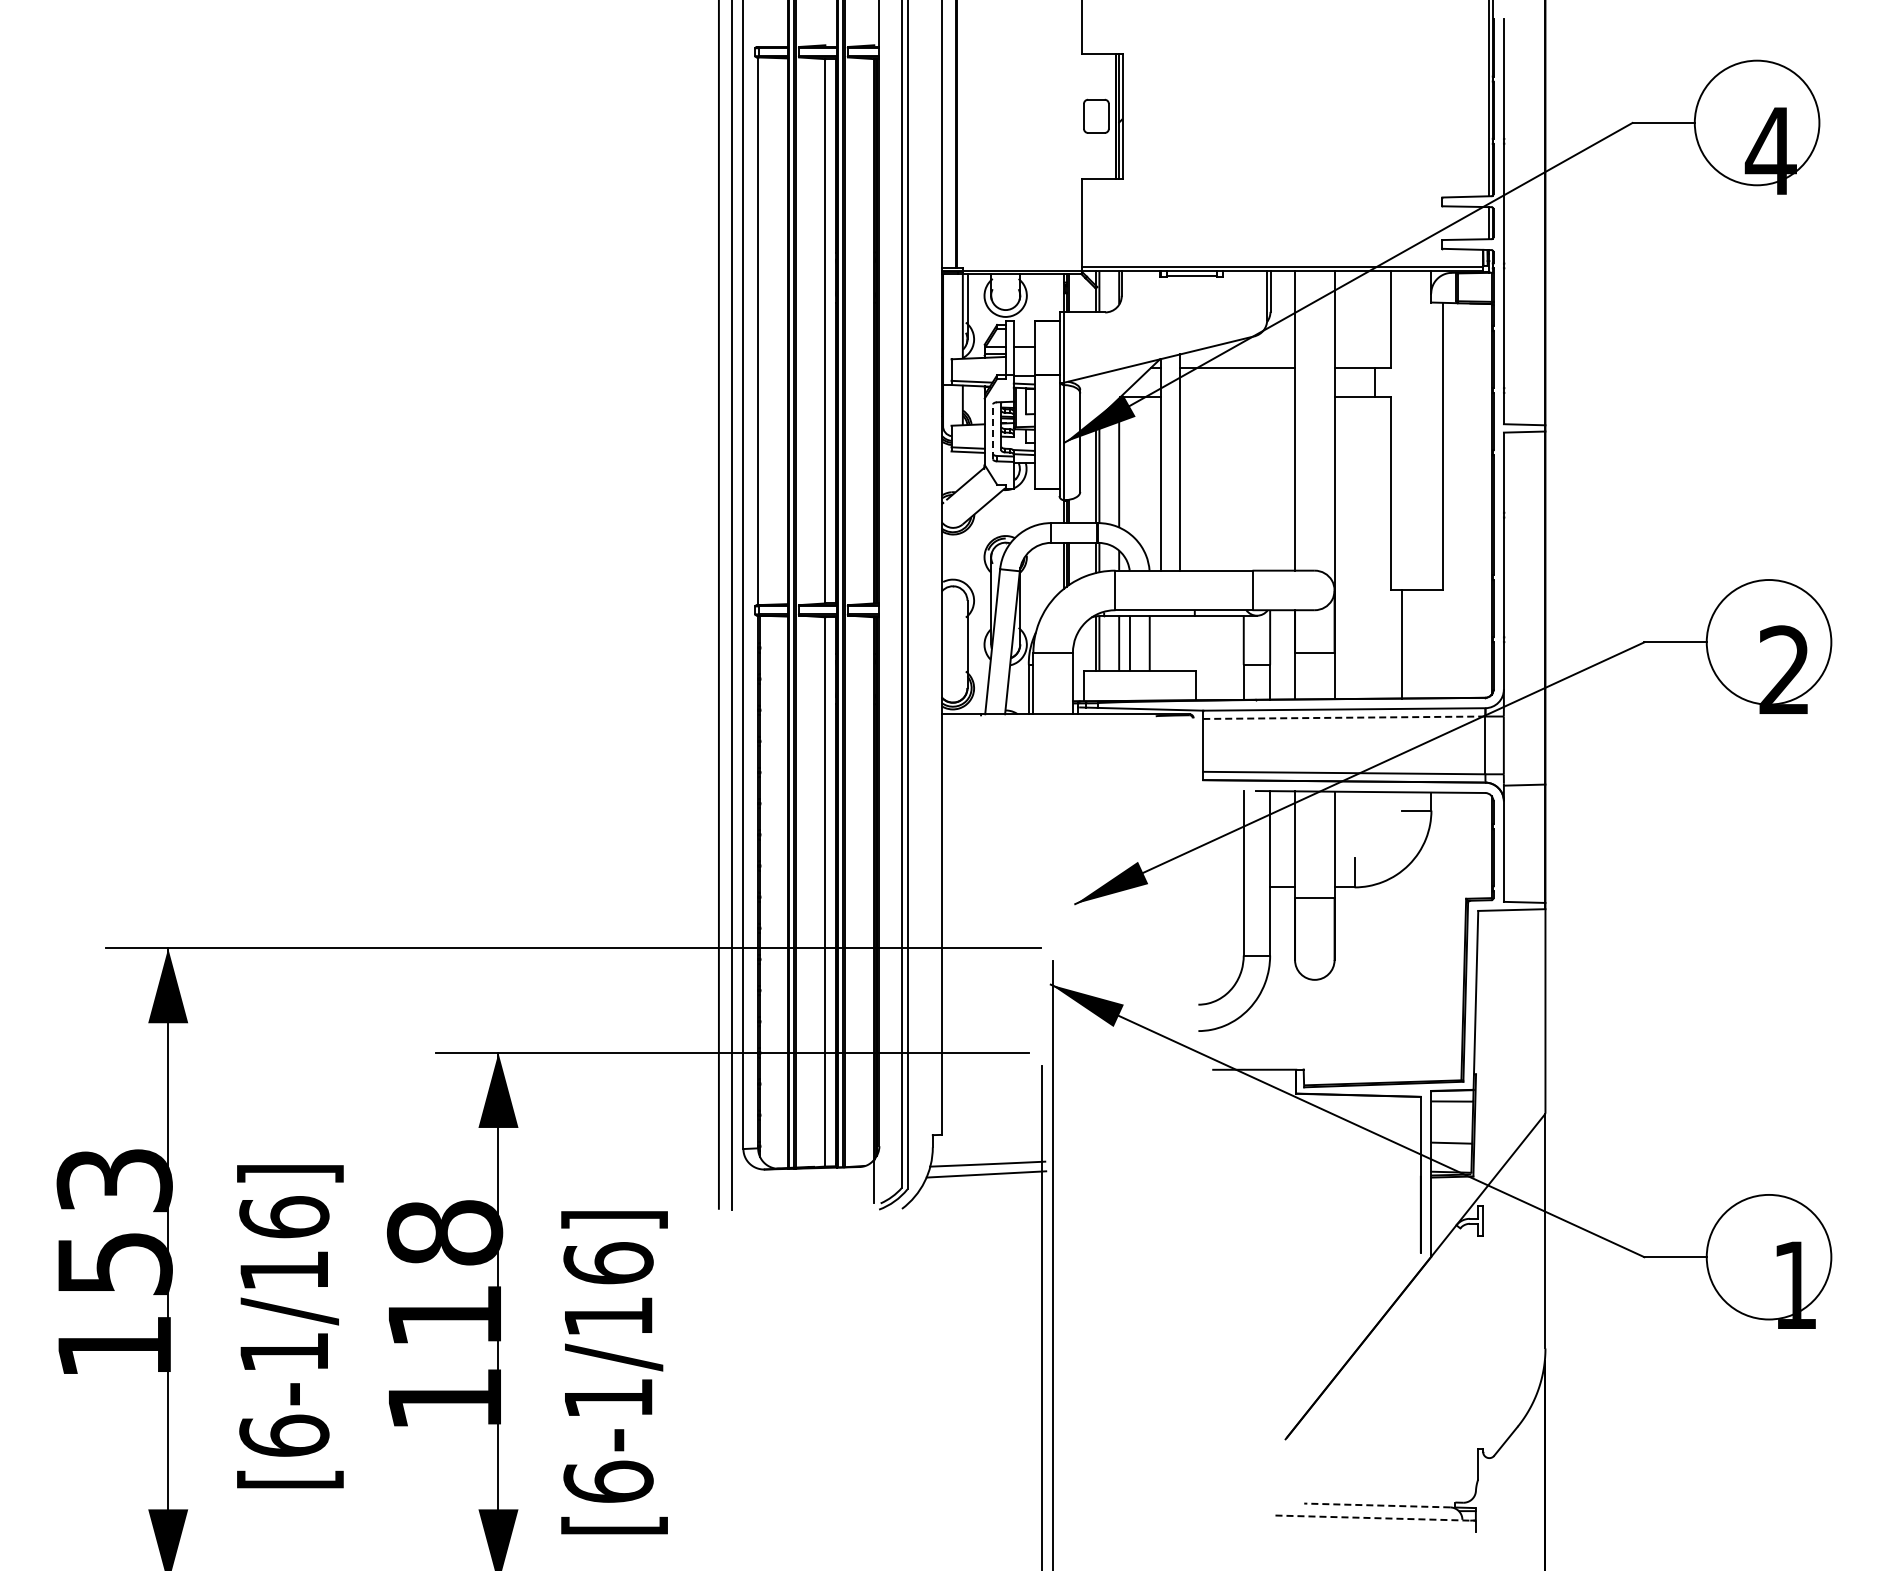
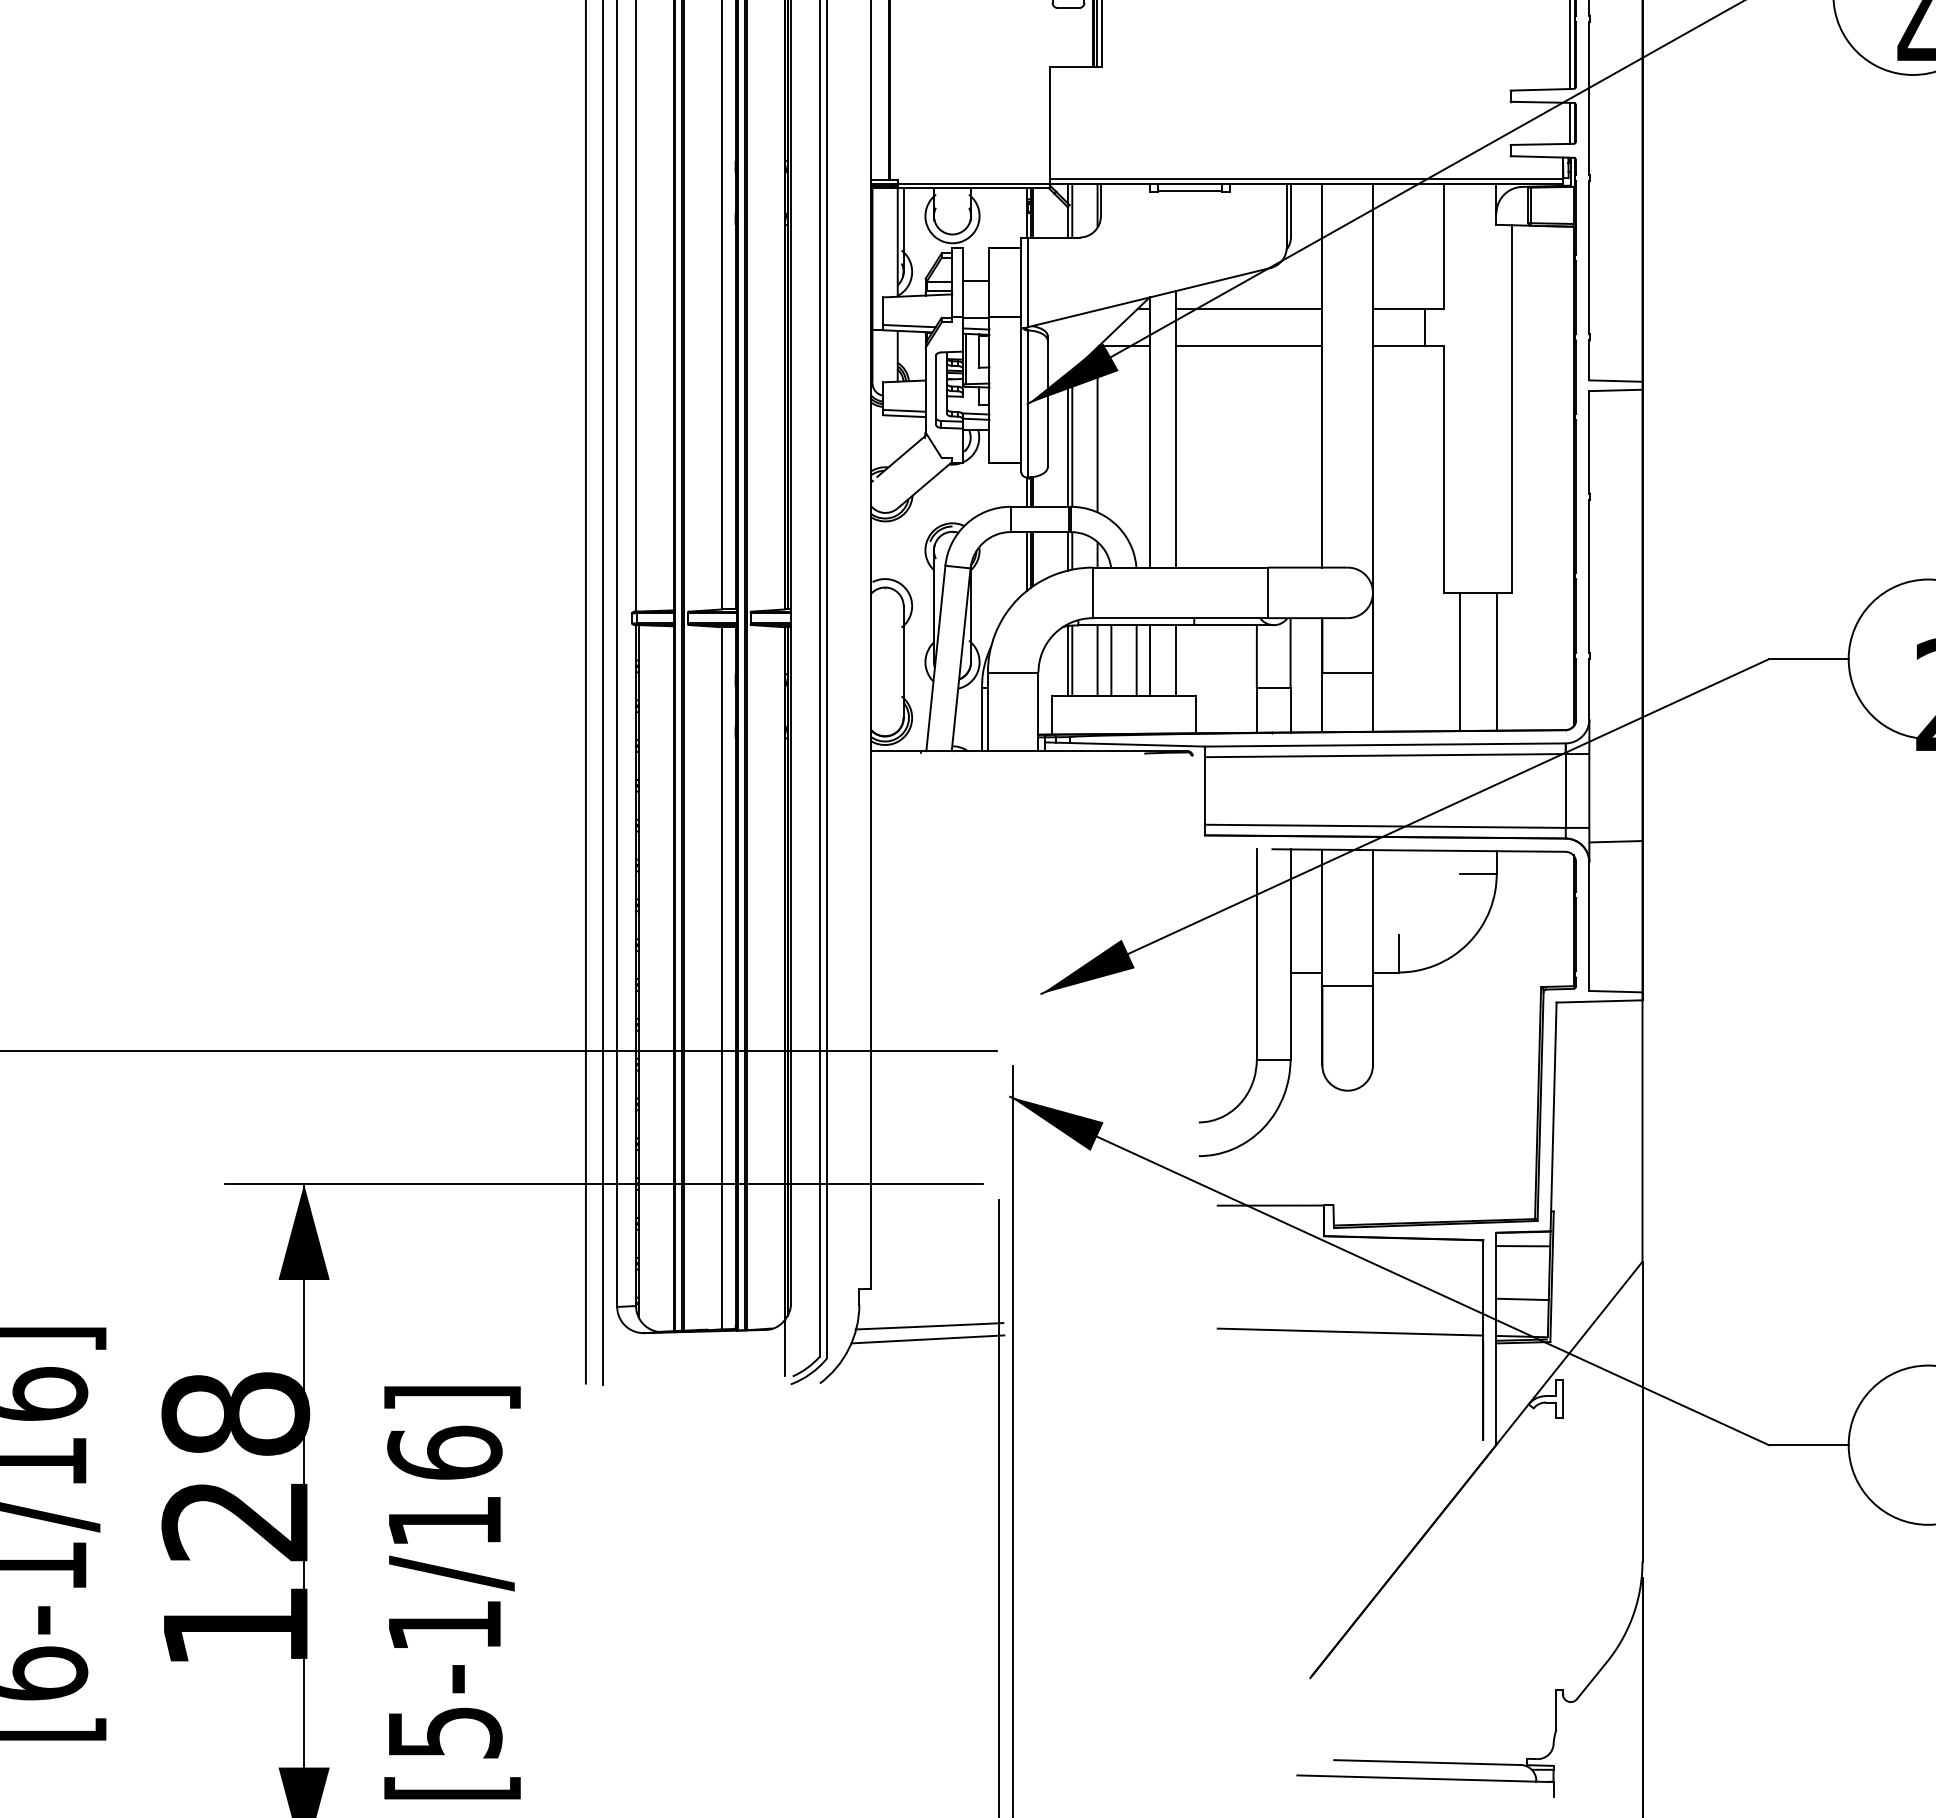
line: (1237, 397) -> (1248, 346), added
line: (993, 431) -> (936, 389), dashed -> solid
line: (1160, 643) -> (1150, 660), added
line: (1180, 643) -> (1175, 660), added
line: (1431, 644) -> (1496, 661), added
line: (1344, 717) -> (1385, 755), dashed -> solid
line: (1316, 1168) -> (1349, 1331), added
text: (443, 1316) -> (233, 1520), 118 -> 128
text: (608, 1481) -> (444, 1731), [6-1/16] -> [5-1/16]
line: (1376, 1505) -> (1426, 1762), dashed -> solid
line: (1376, 1518) -> (1426, 1779), dashed -> solid

